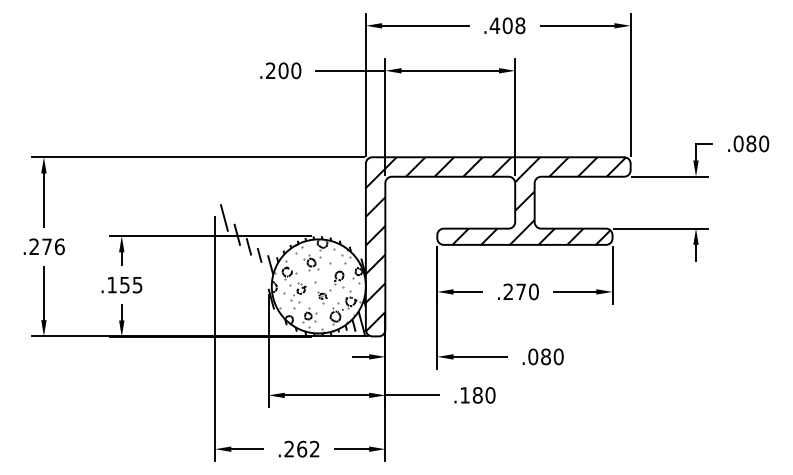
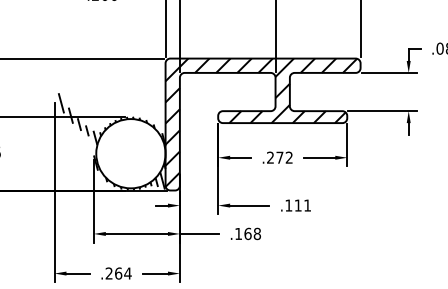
hatch: (317, 286) -> (129, 153), removed
text: (533, 291) -> (289, 157), .270 -> .272
text: (545, 356) -> (297, 205), .080 -> .111
text: (483, 395) -> (252, 234), .180 -> .168
text: (314, 448) -> (127, 273), .262 -> .264

